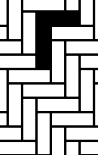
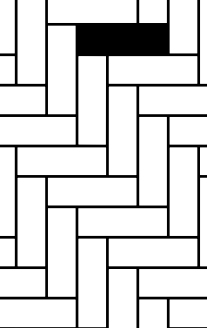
fill: (43, 47) -> (91, 100), removed

